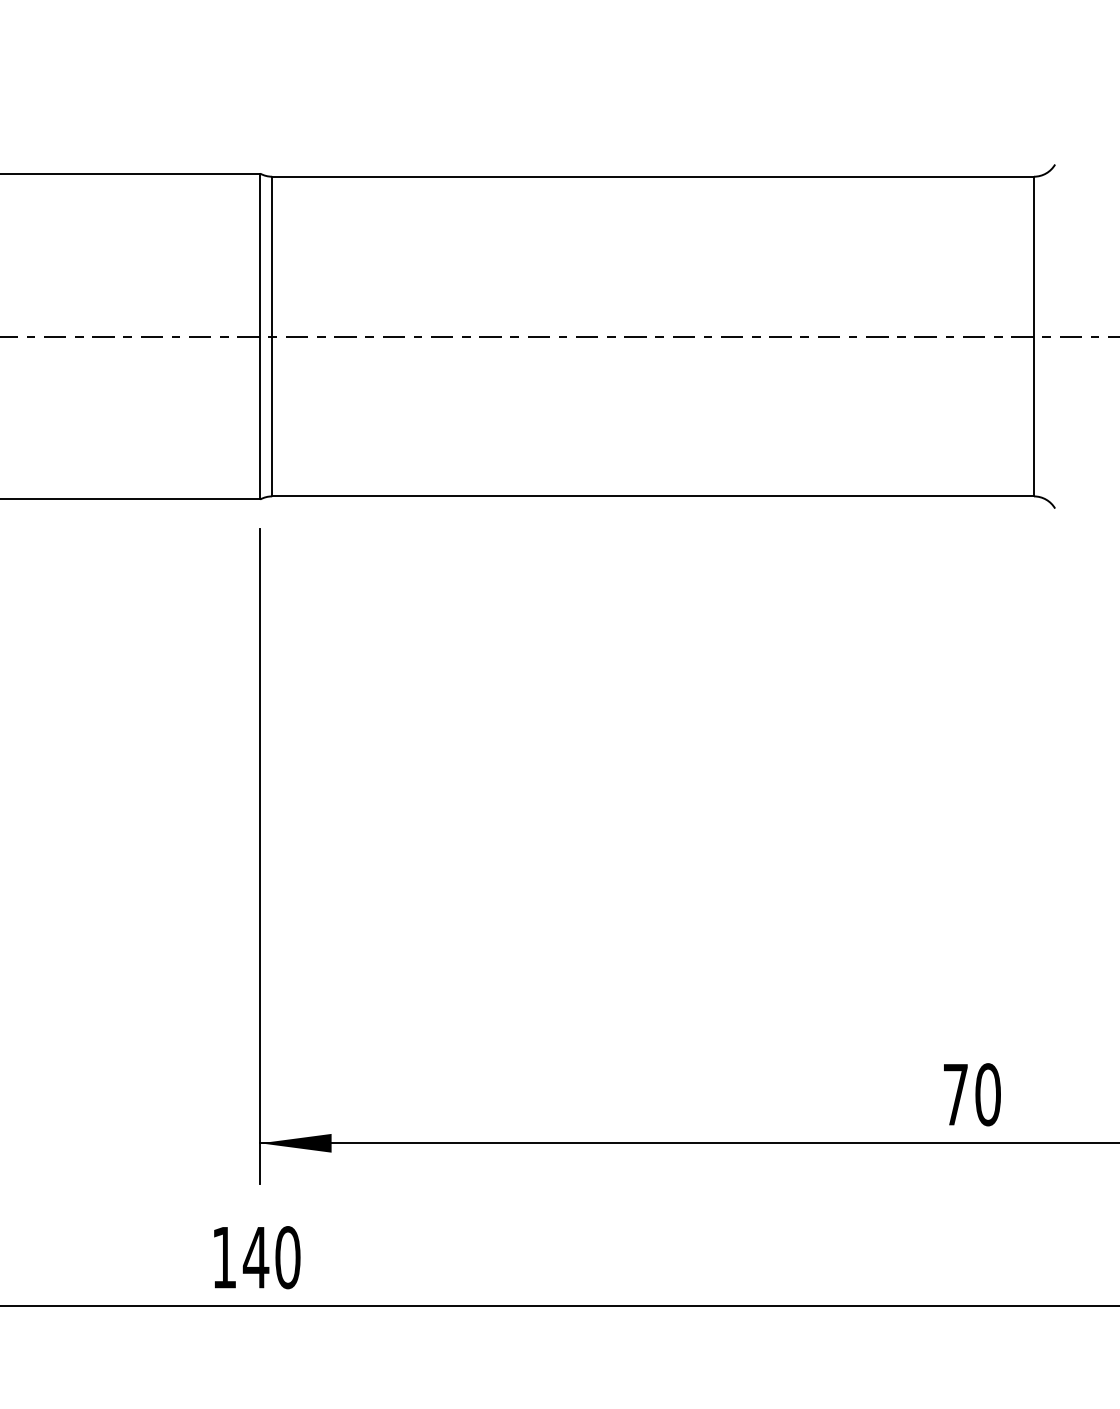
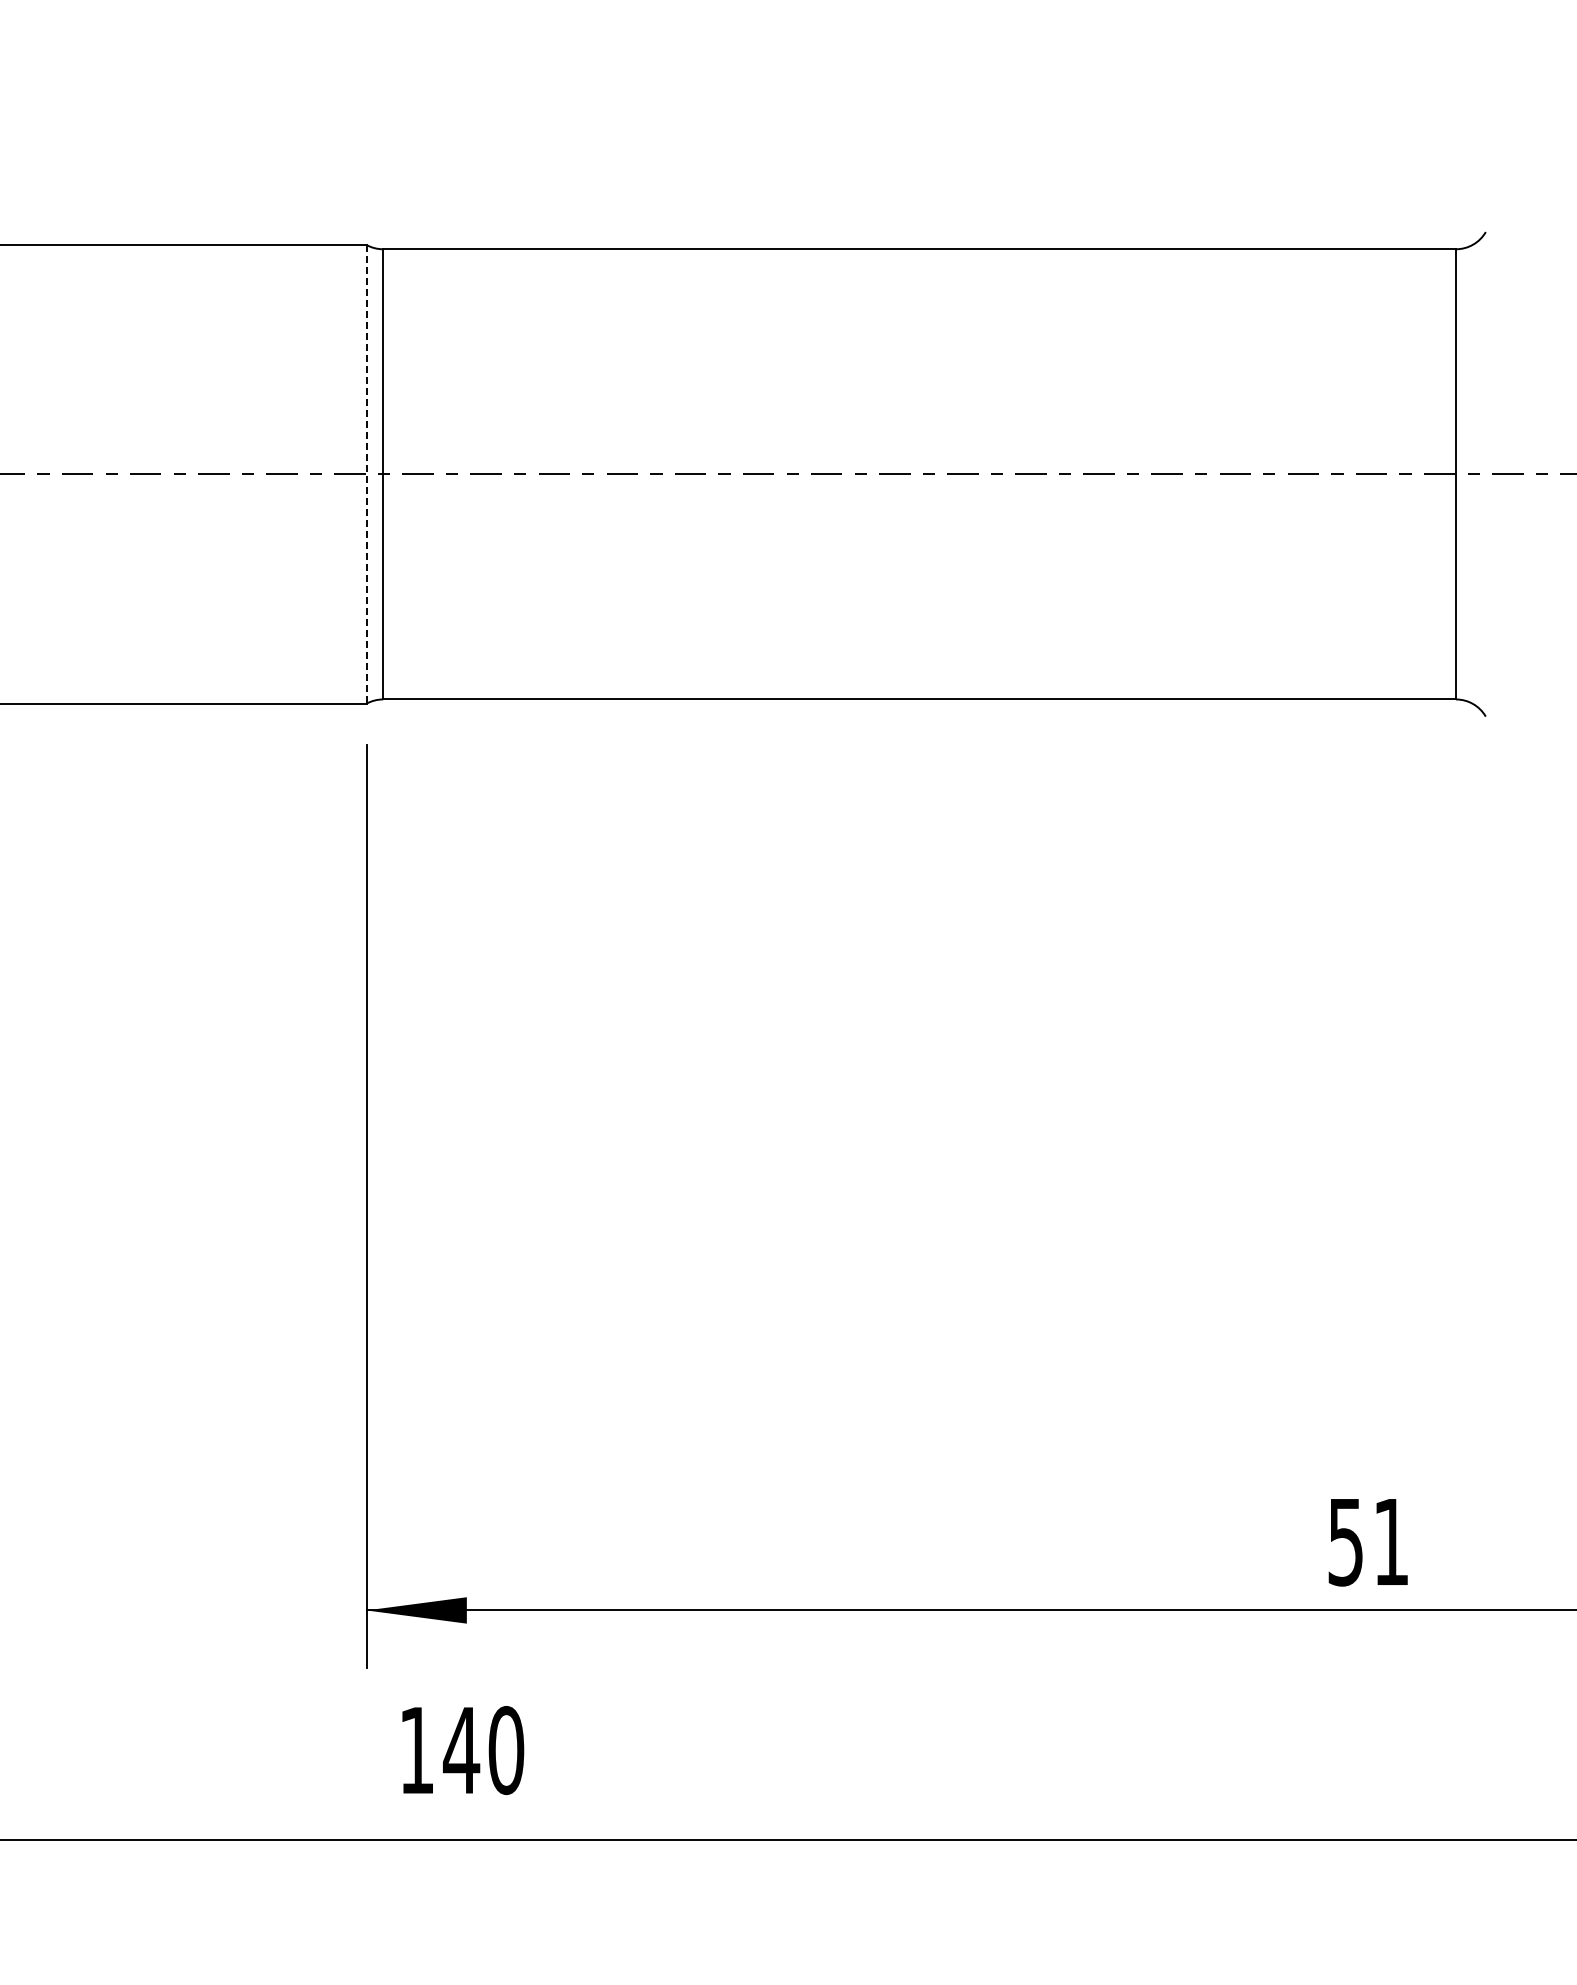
line: (260, 336) -> (366, 474), solid -> dashed
text: (971, 1094) -> (1368, 1541), 70 -> 51
text: (257, 1257) -> (463, 1750), moved

